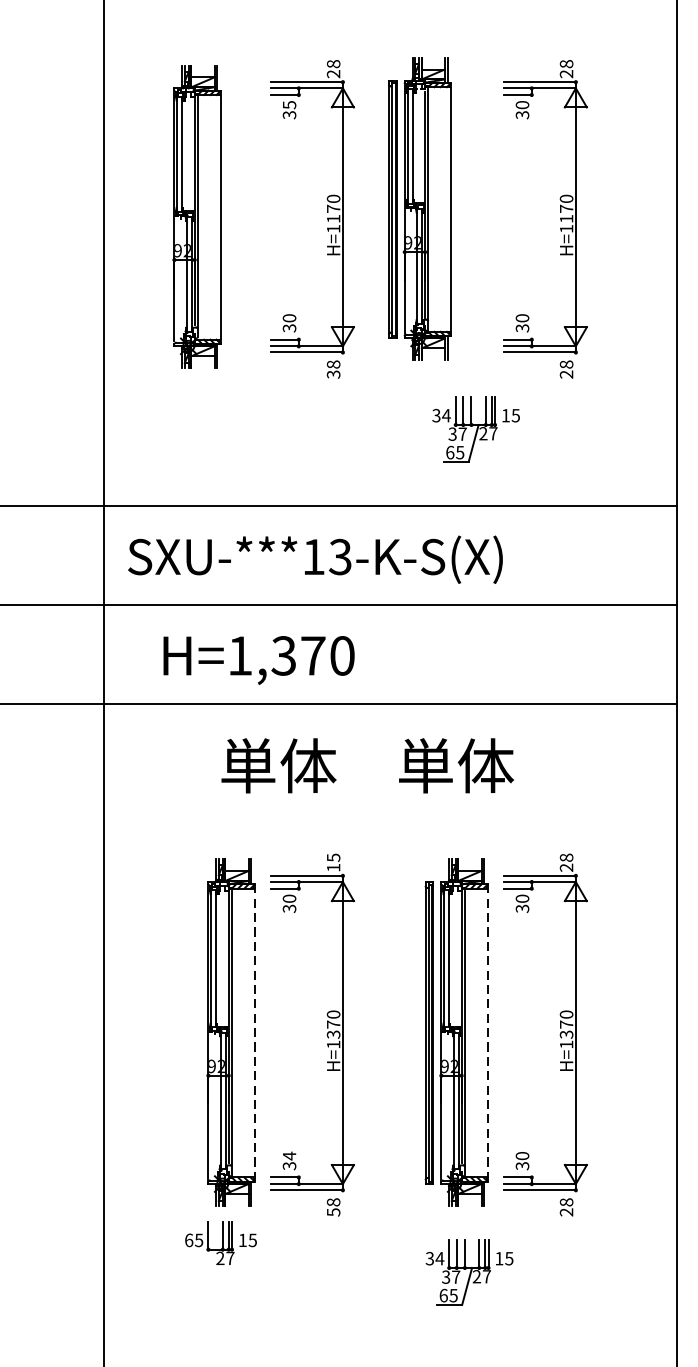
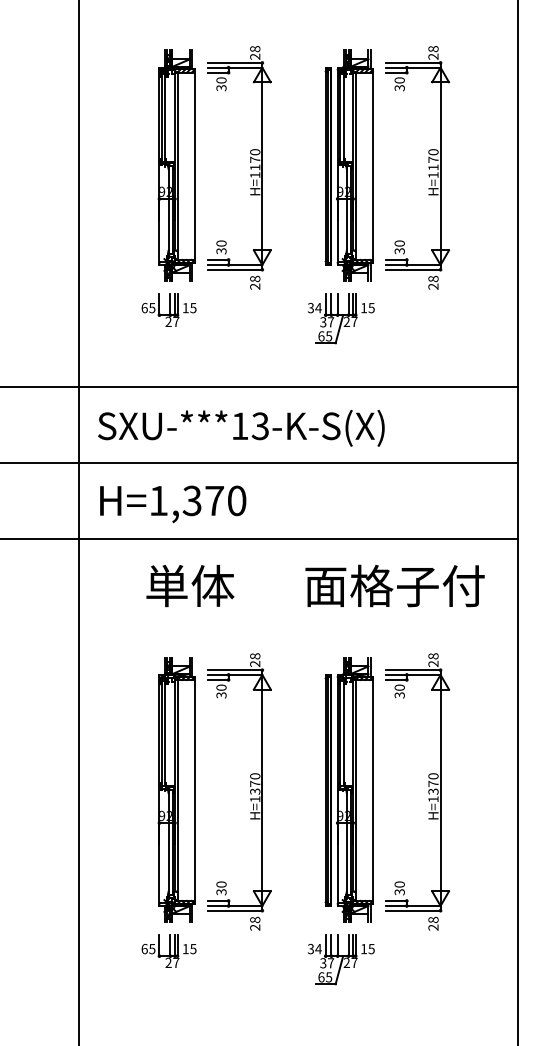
text: (289, 105) -> (221, 80), 35 -> 30
part: (418, 208) -> (348, 165), moved
part: (196, 216) -> (176, 165), moved
text: (333, 374) -> (255, 286), 38 -> 28
part: (220, 404) -> (168, 309), added
part: (475, 429) -> (340, 318), moved
text: (259, 660) -> (173, 504), moved
text: (515, 765) -> (394, 585), 単体 -> 面格子付
text: (279, 766) -> (190, 586), moved
text: (333, 863) -> (255, 660), 15 -> 28
line: (254, 1033) -> (194, 790), dashed -> solid
line: (488, 1033) -> (373, 790), dashed -> solid
text: (289, 1155) -> (221, 884), 34 -> 30
text: (333, 1212) -> (255, 927), 58 -> 28
part: (468, 1272) -> (340, 959), moved

